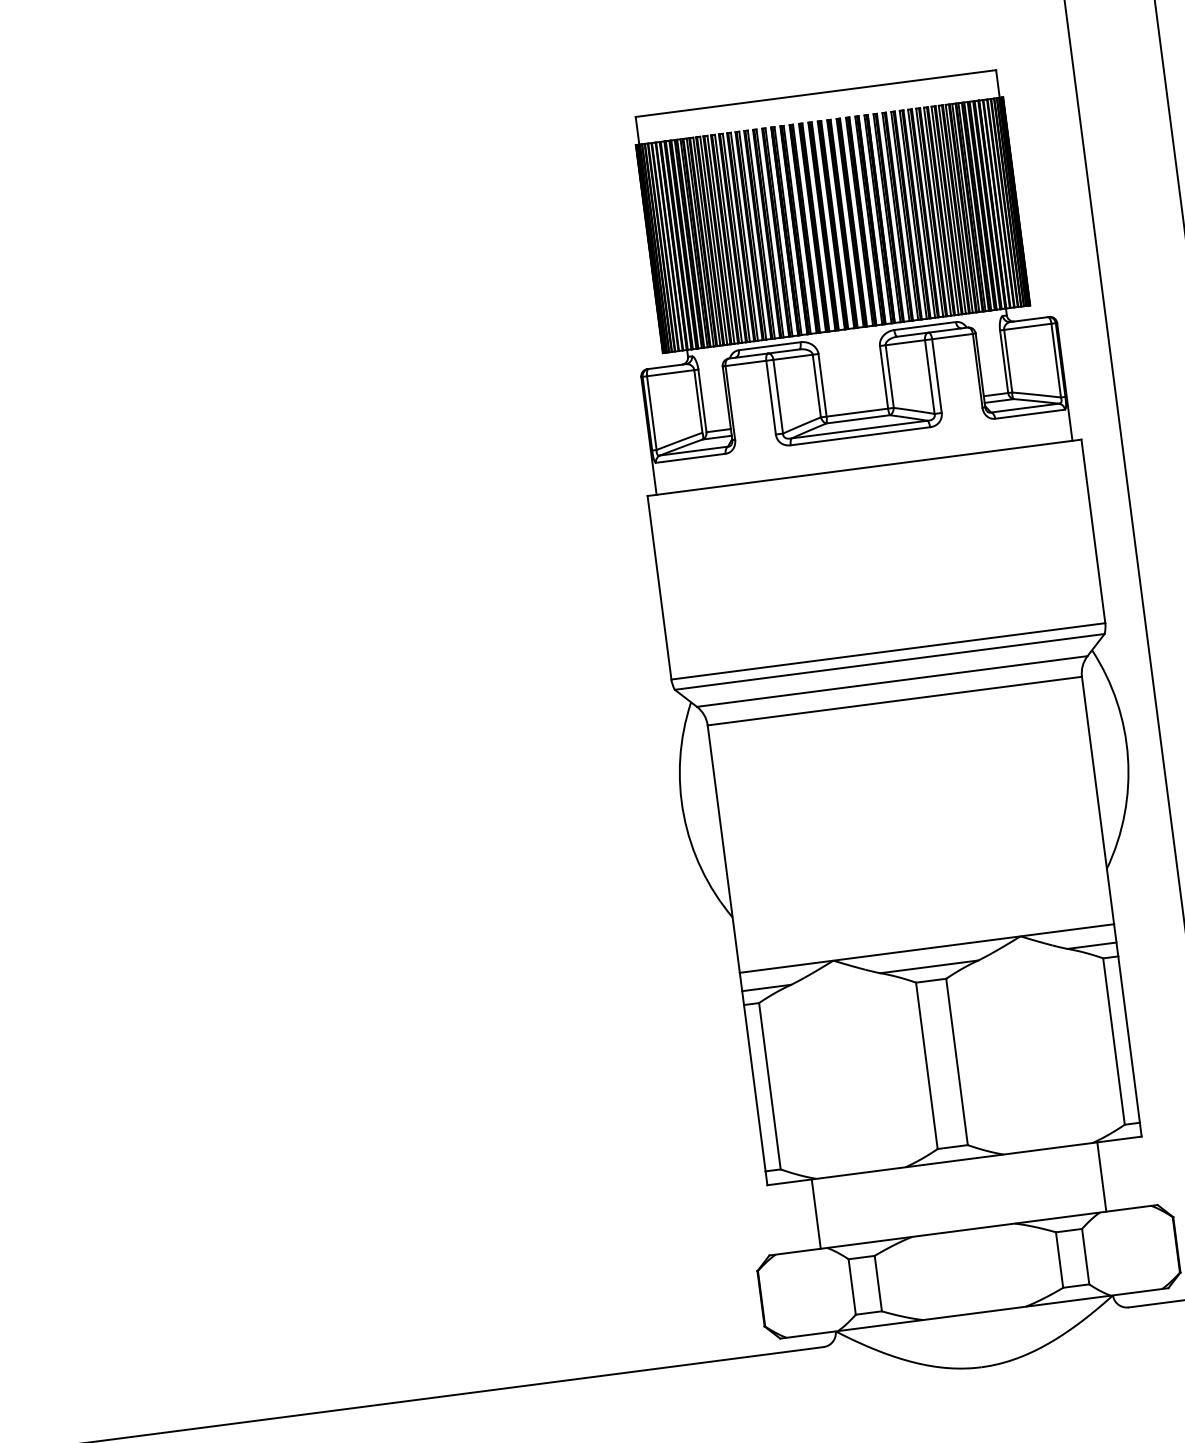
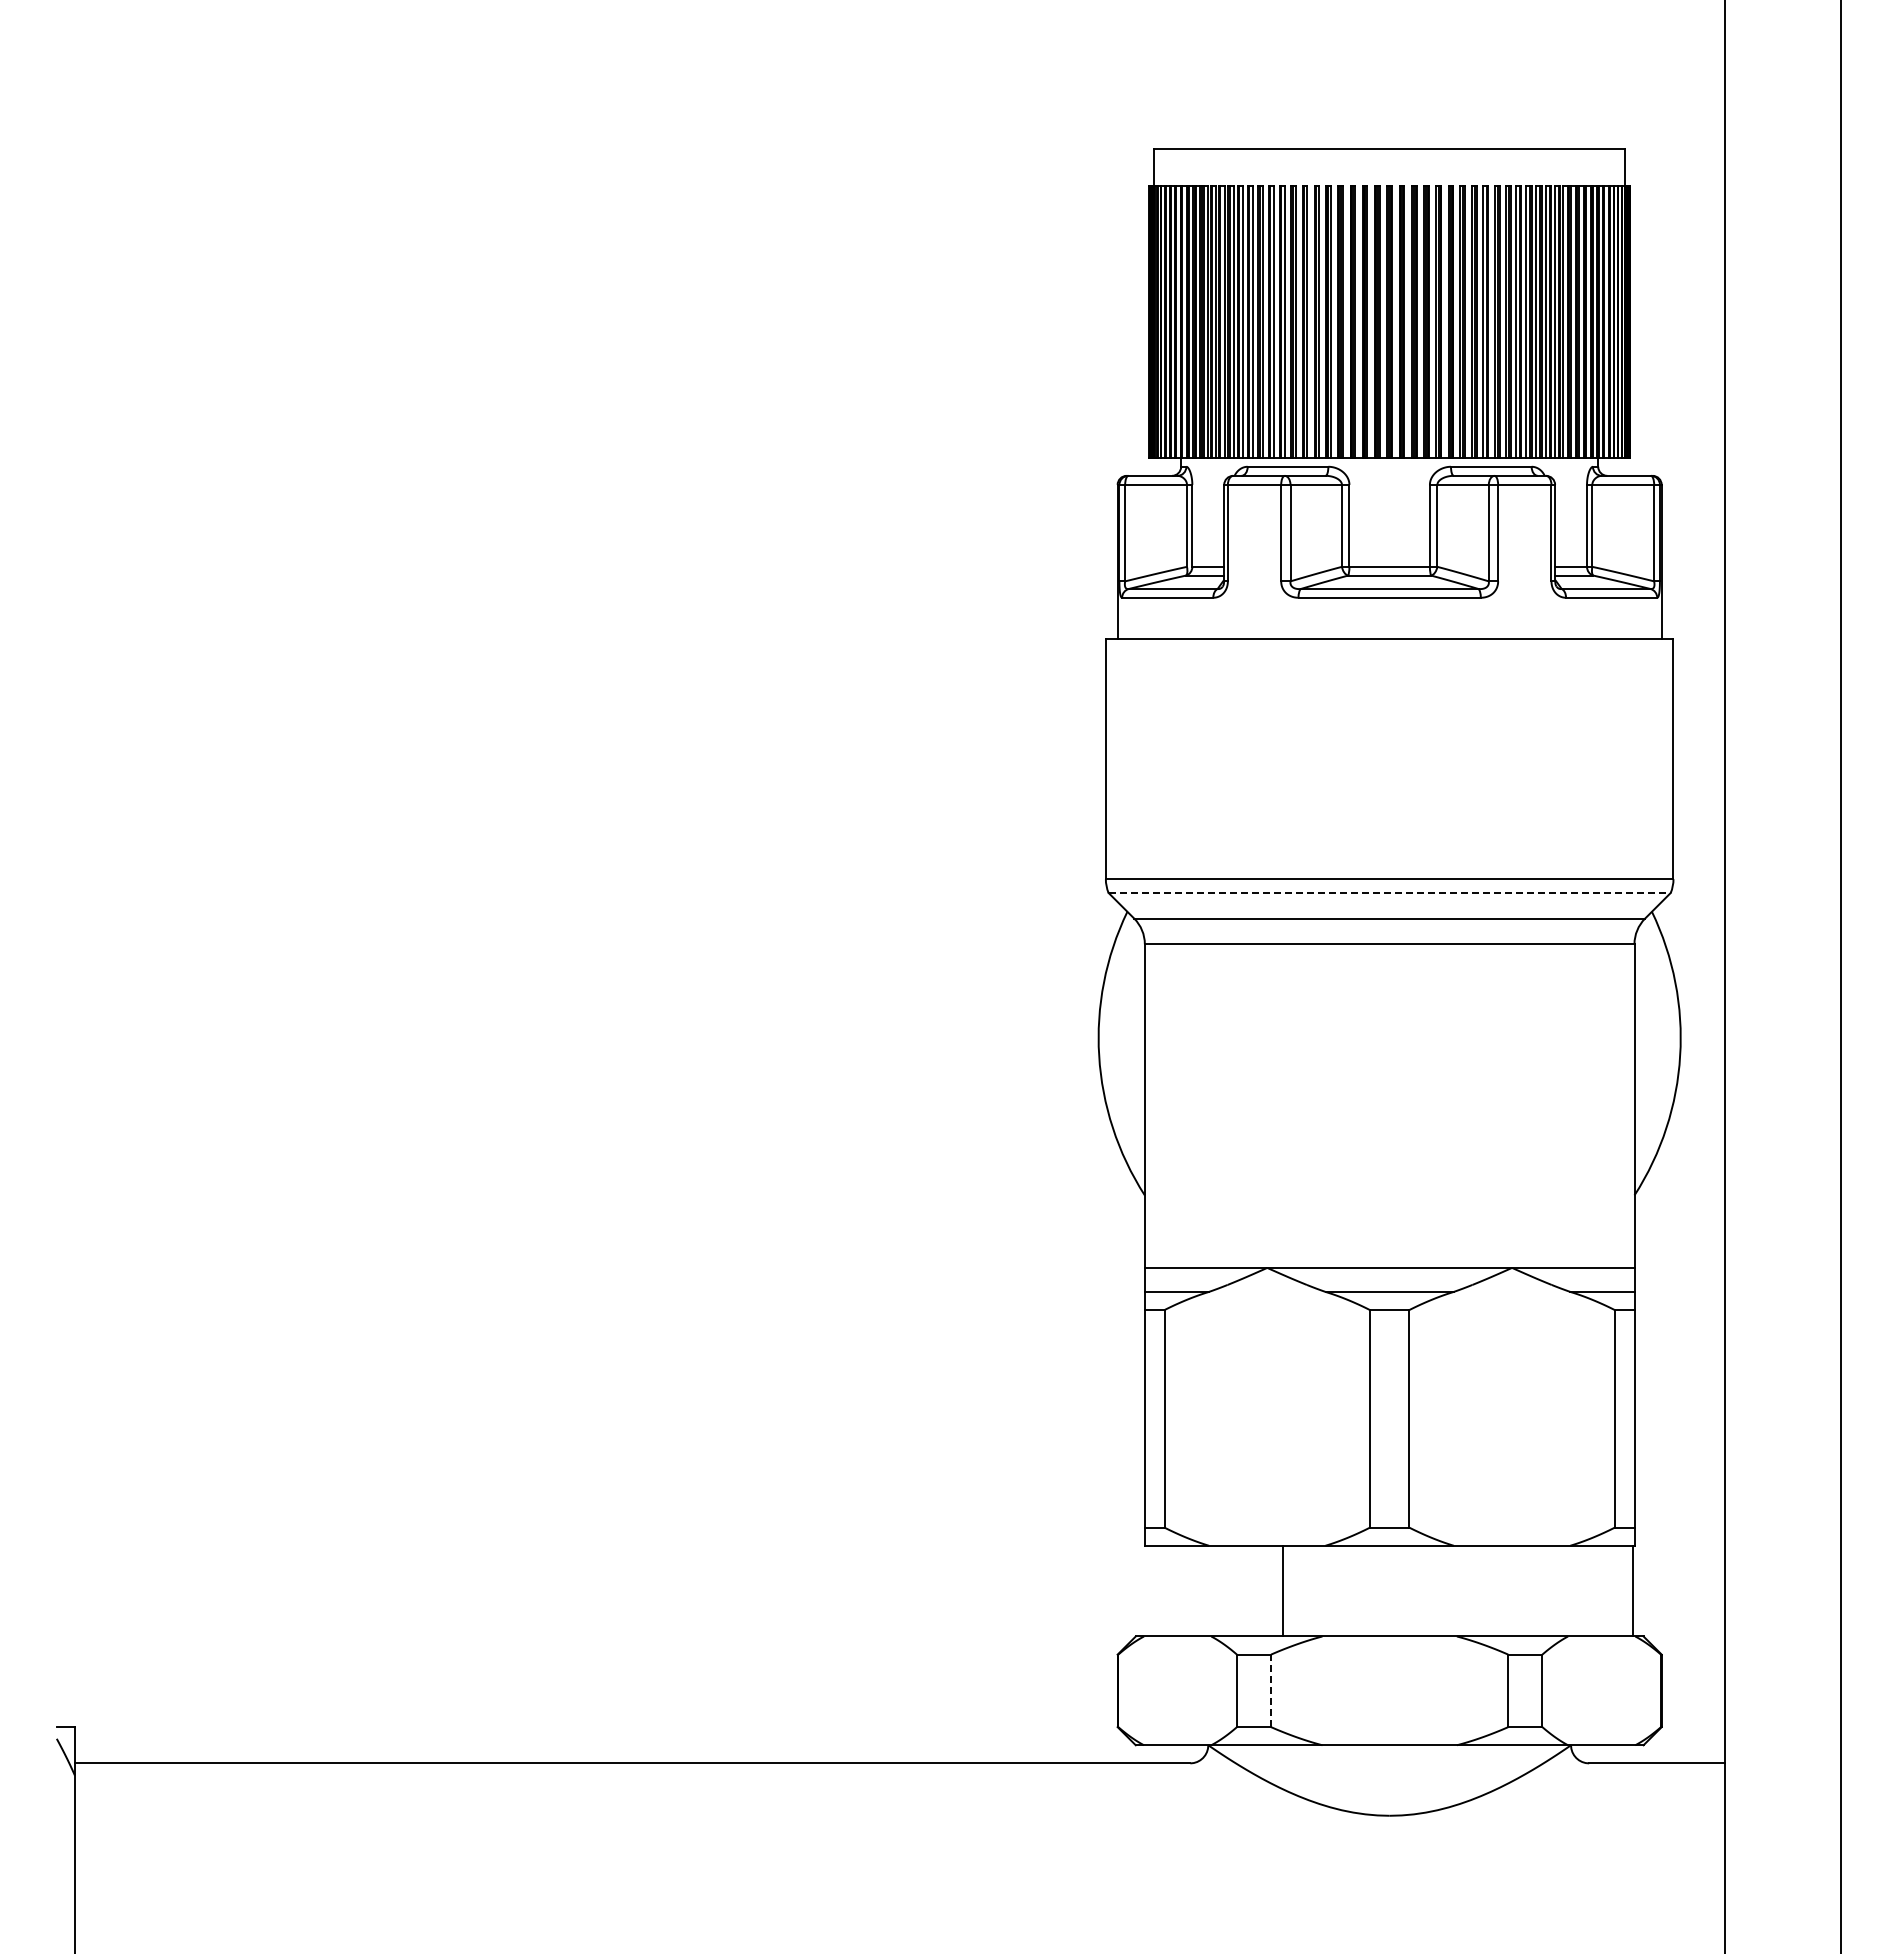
line: (890, 661) -> (1390, 892), solid -> dashed
line: (1101, 1176) -> (1633, 1590), moved
line: (815, 1213) -> (1282, 1590), moved
line: (878, 1283) -> (1271, 1690), solid -> dashed

